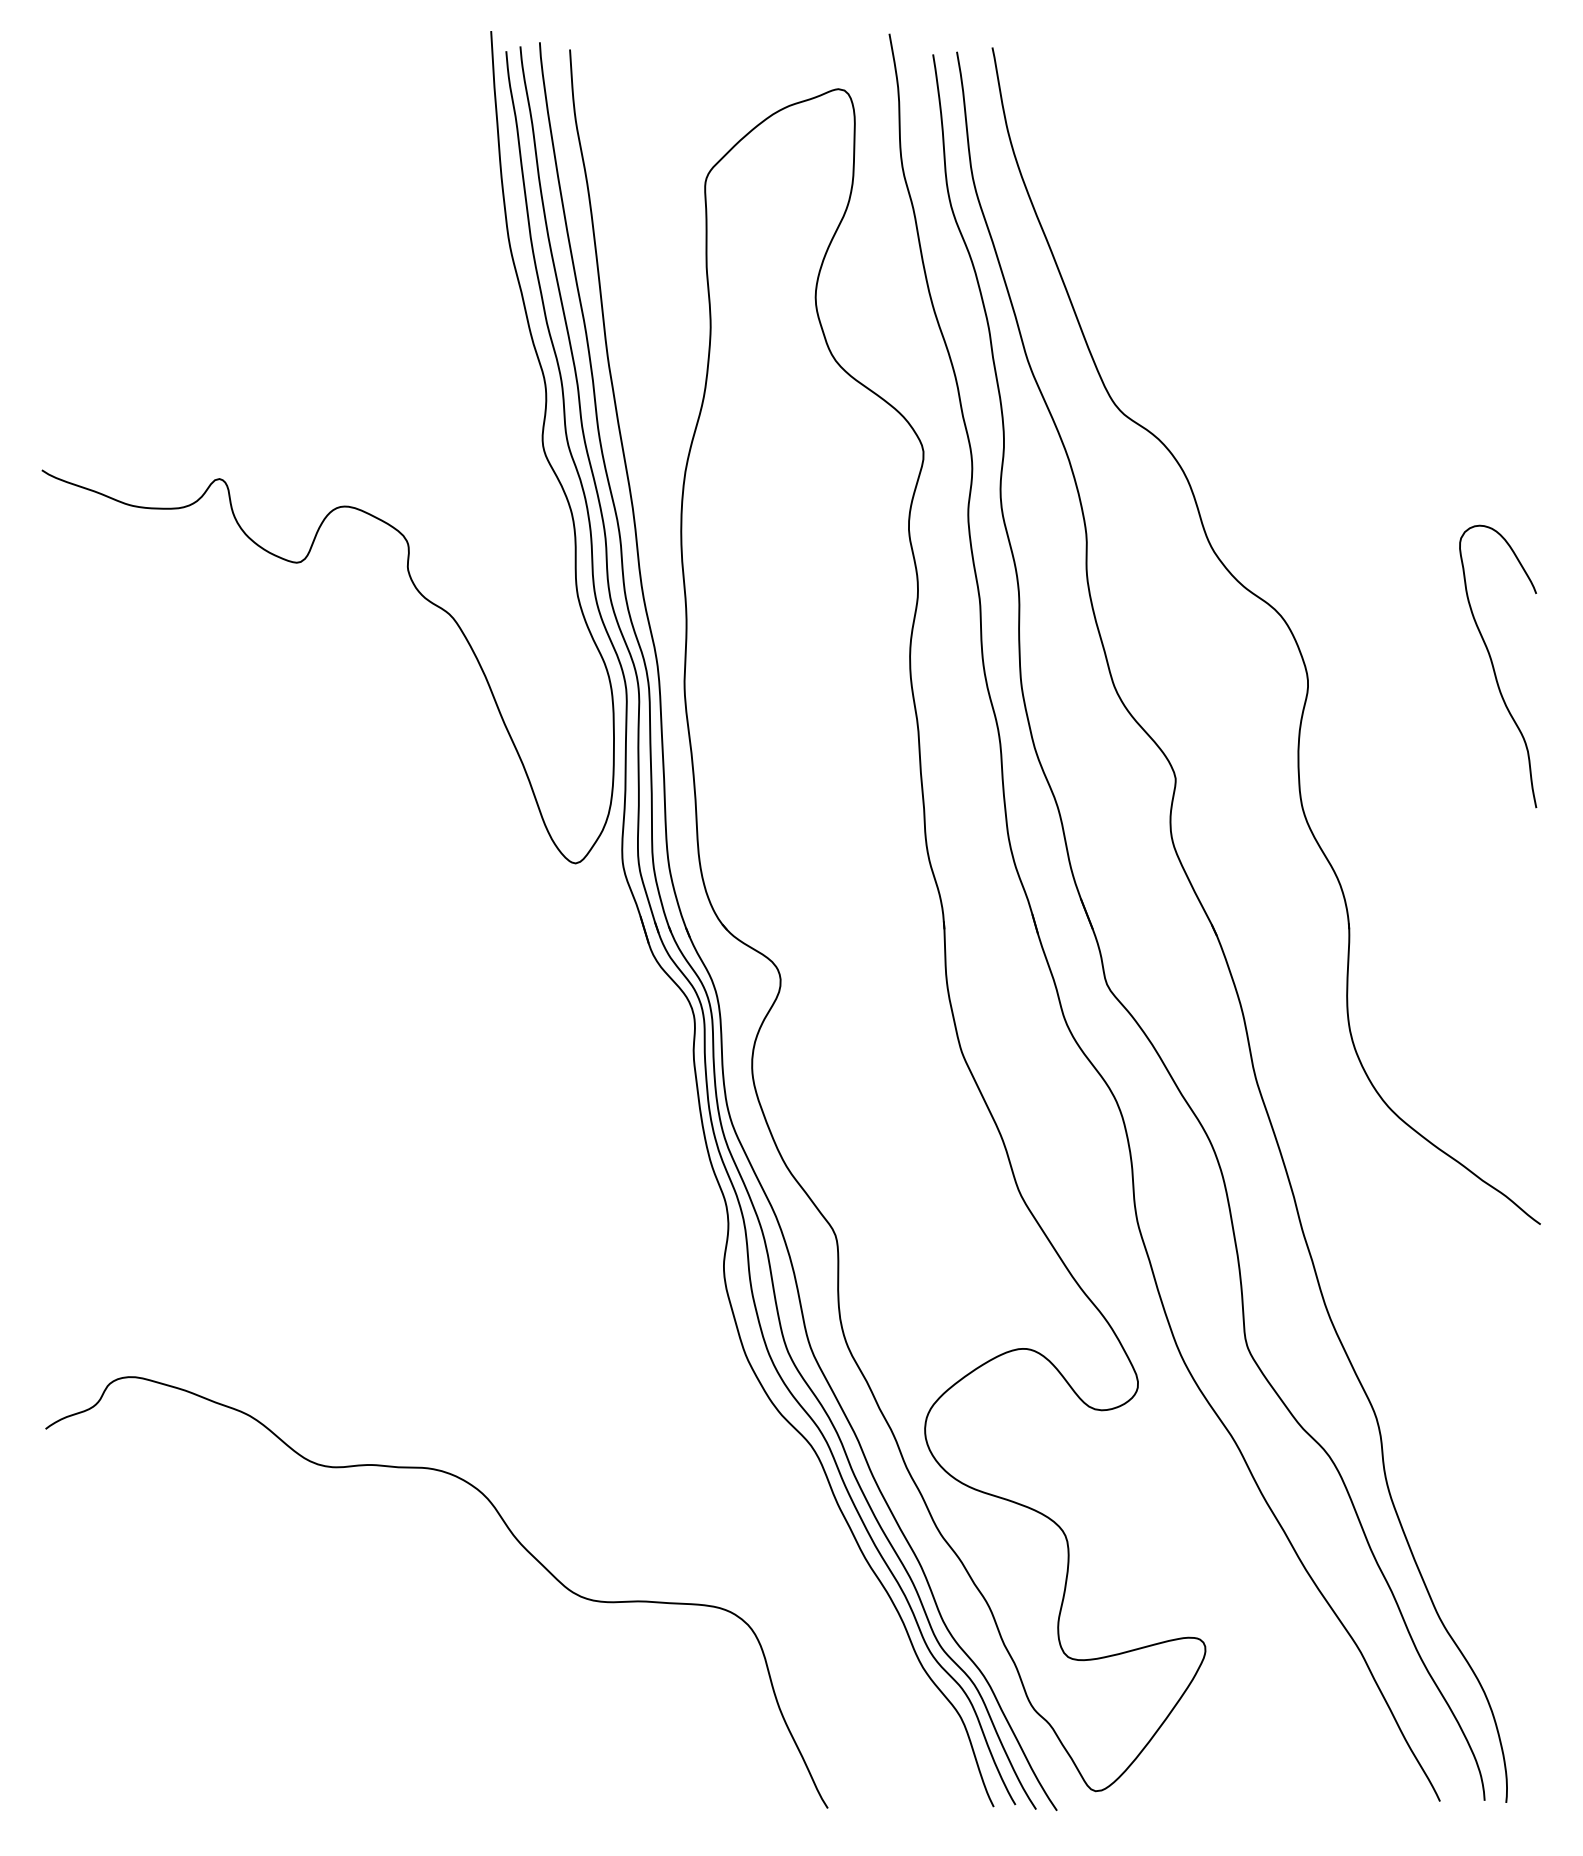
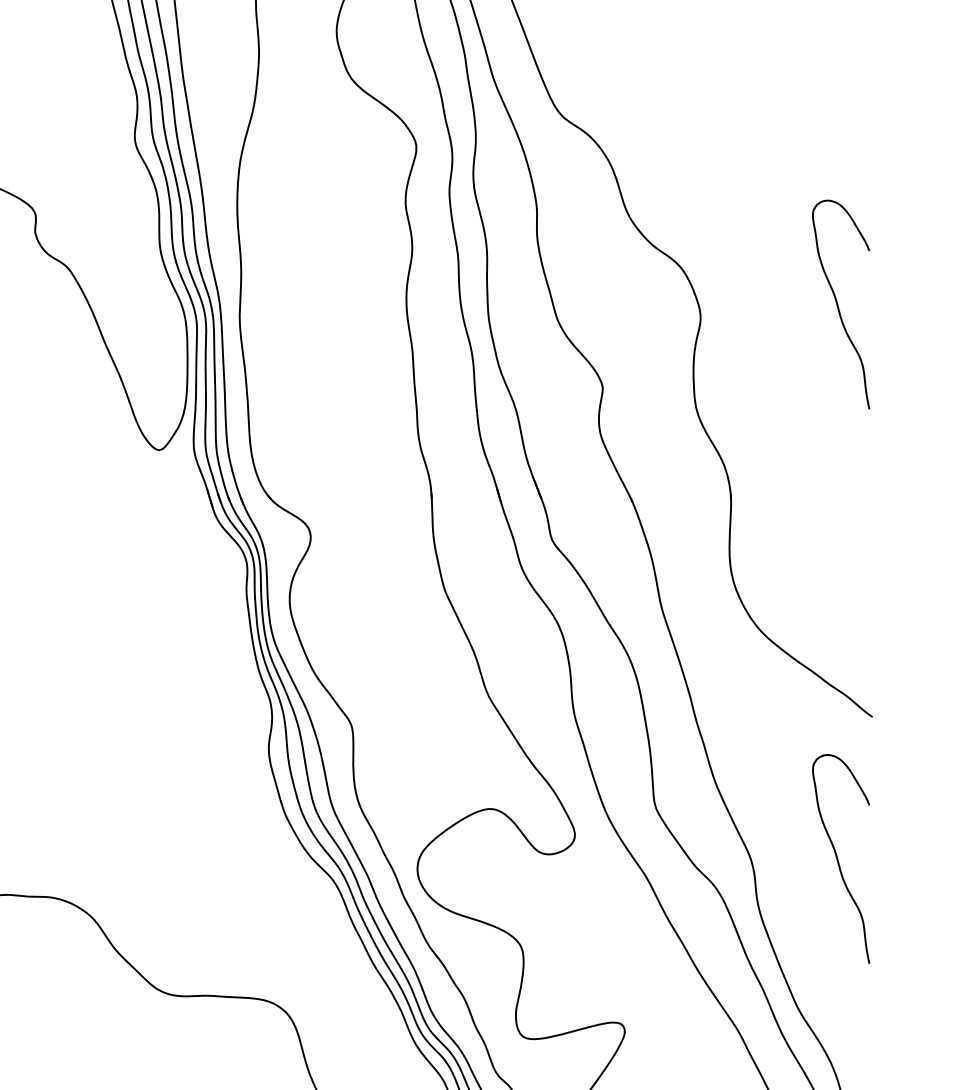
curve: (1494, 1417) -> (838, 859), added

